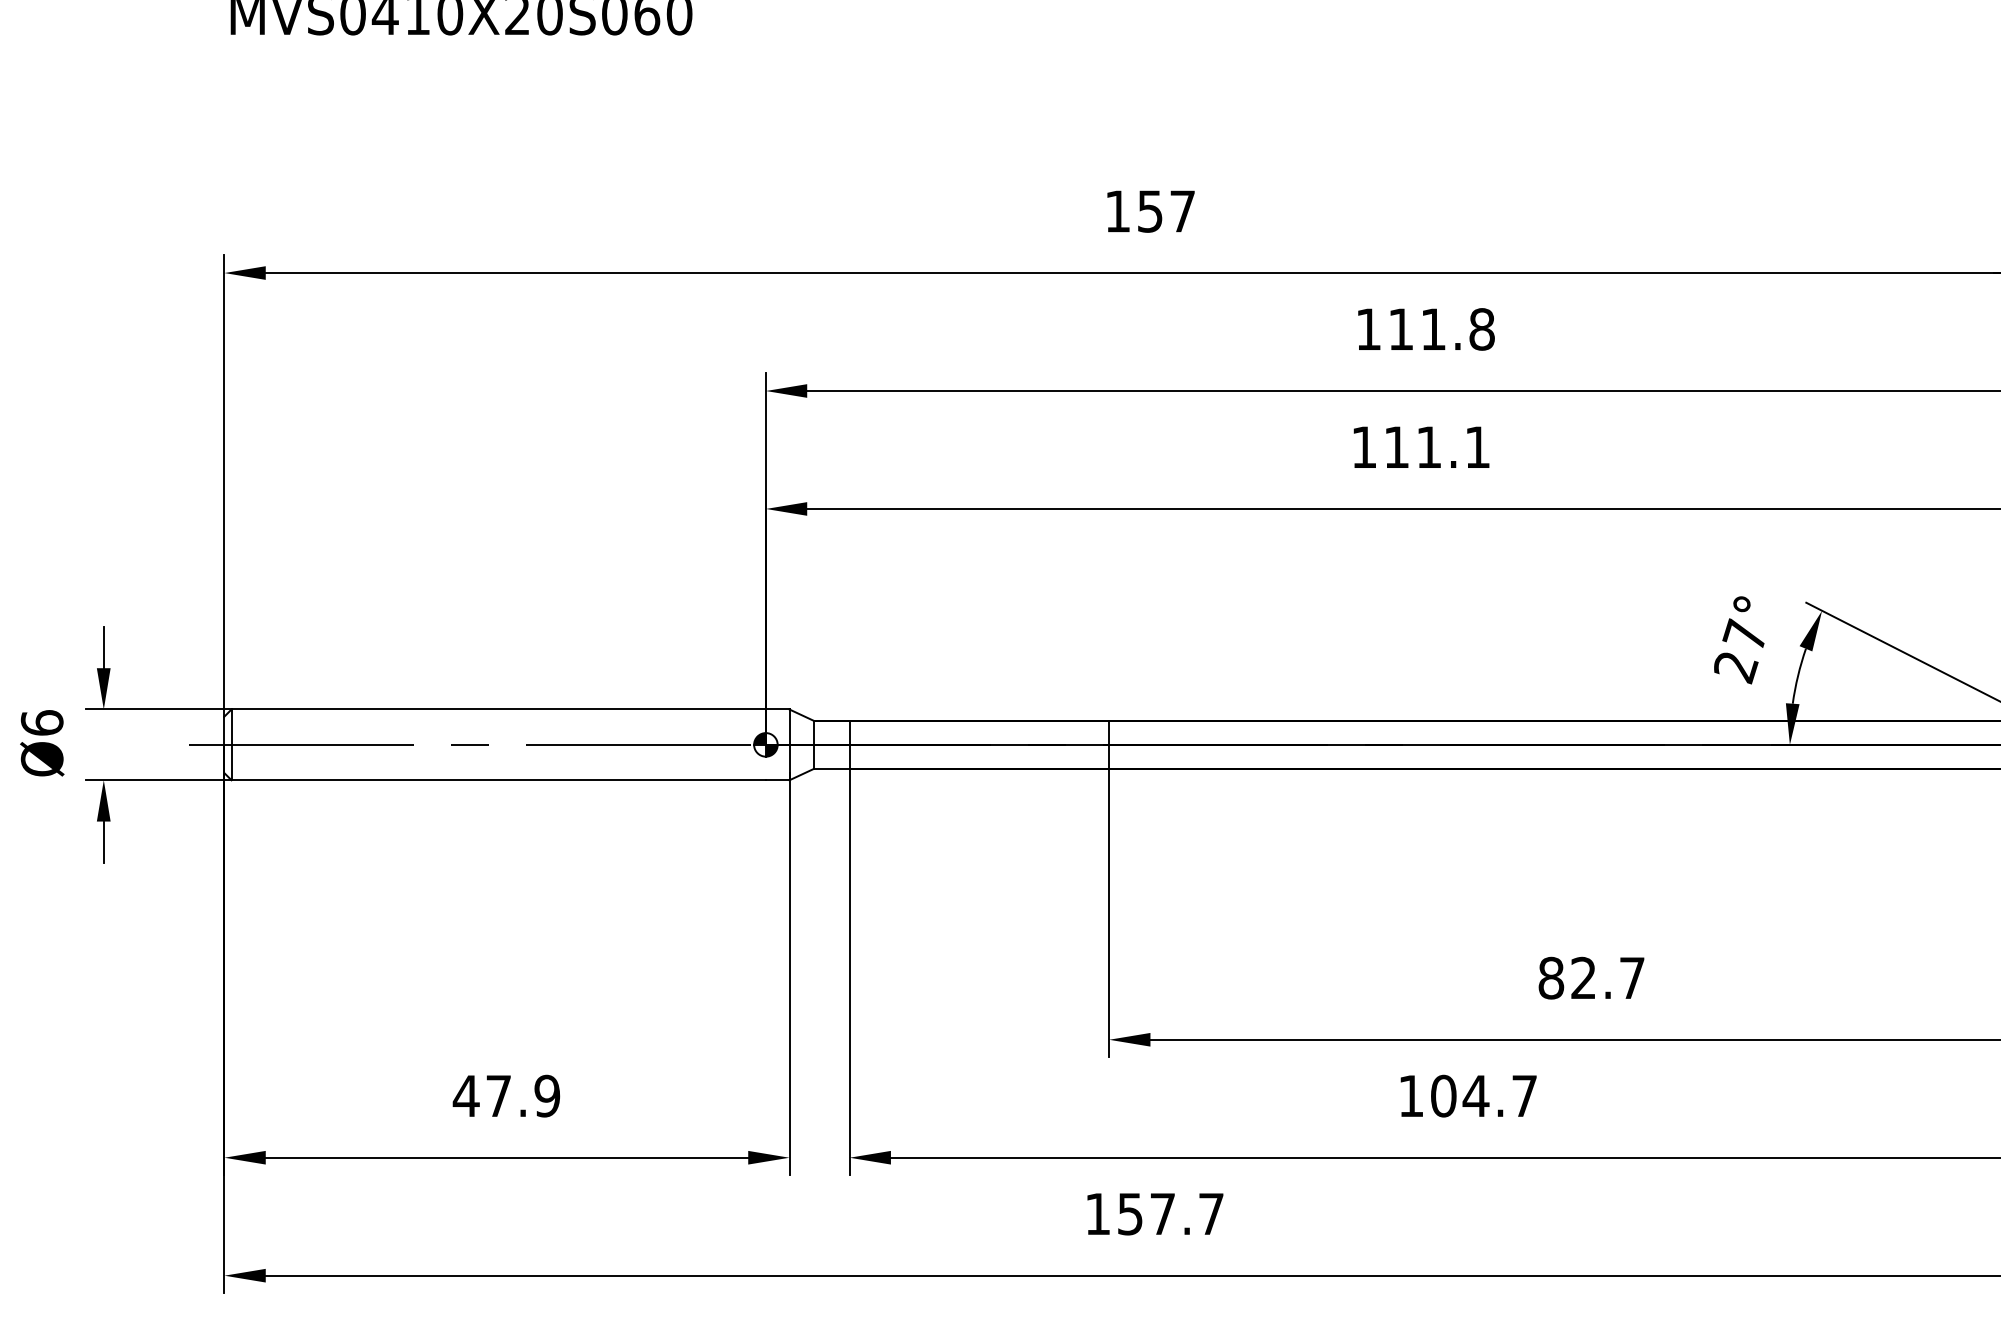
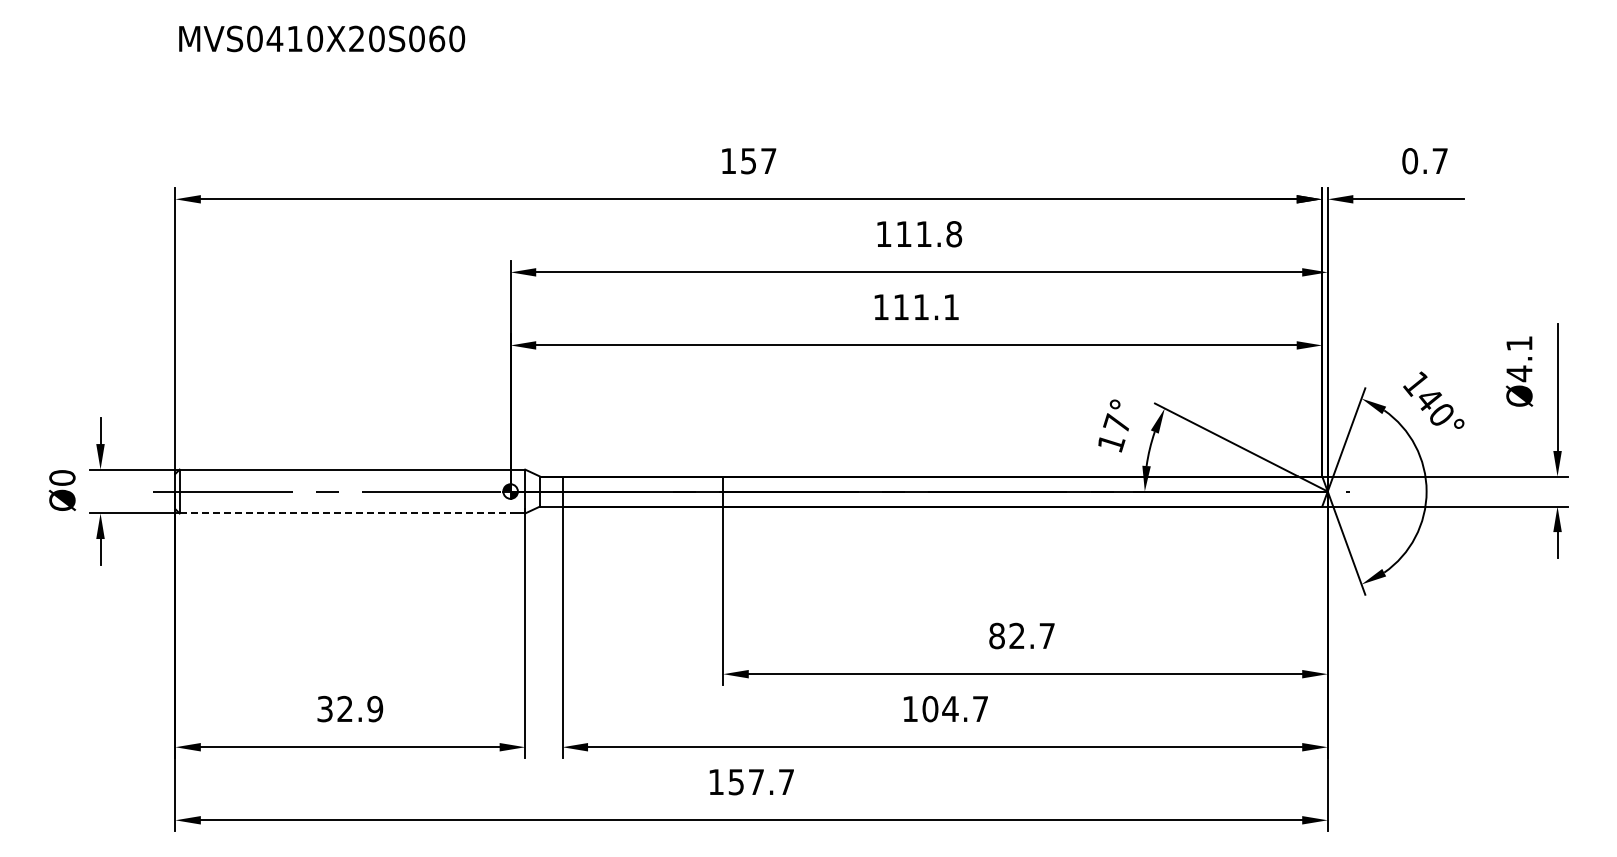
text: (1736, 667) -> (1111, 443), 27° -> 17°
text: (42, 722) -> (62, 477), Ø6 -> Ø0
line: (499, 780) -> (345, 513), solid -> dashed
text: (481, 1095) -> (334, 708), 47.9 -> 32.9

